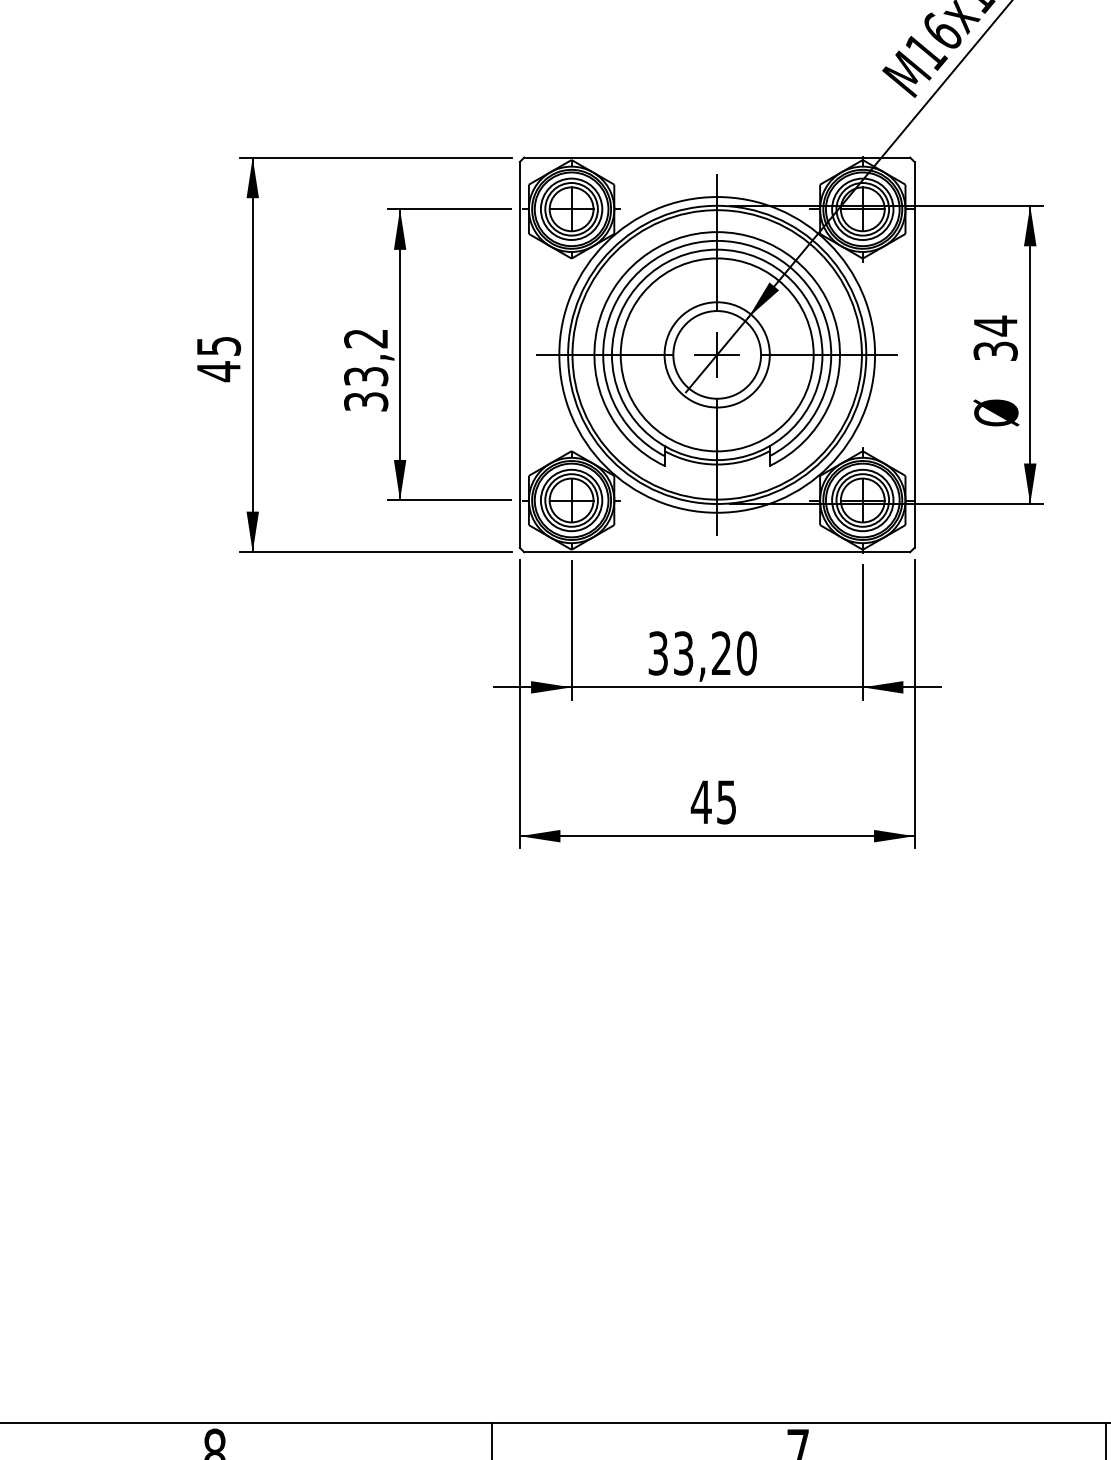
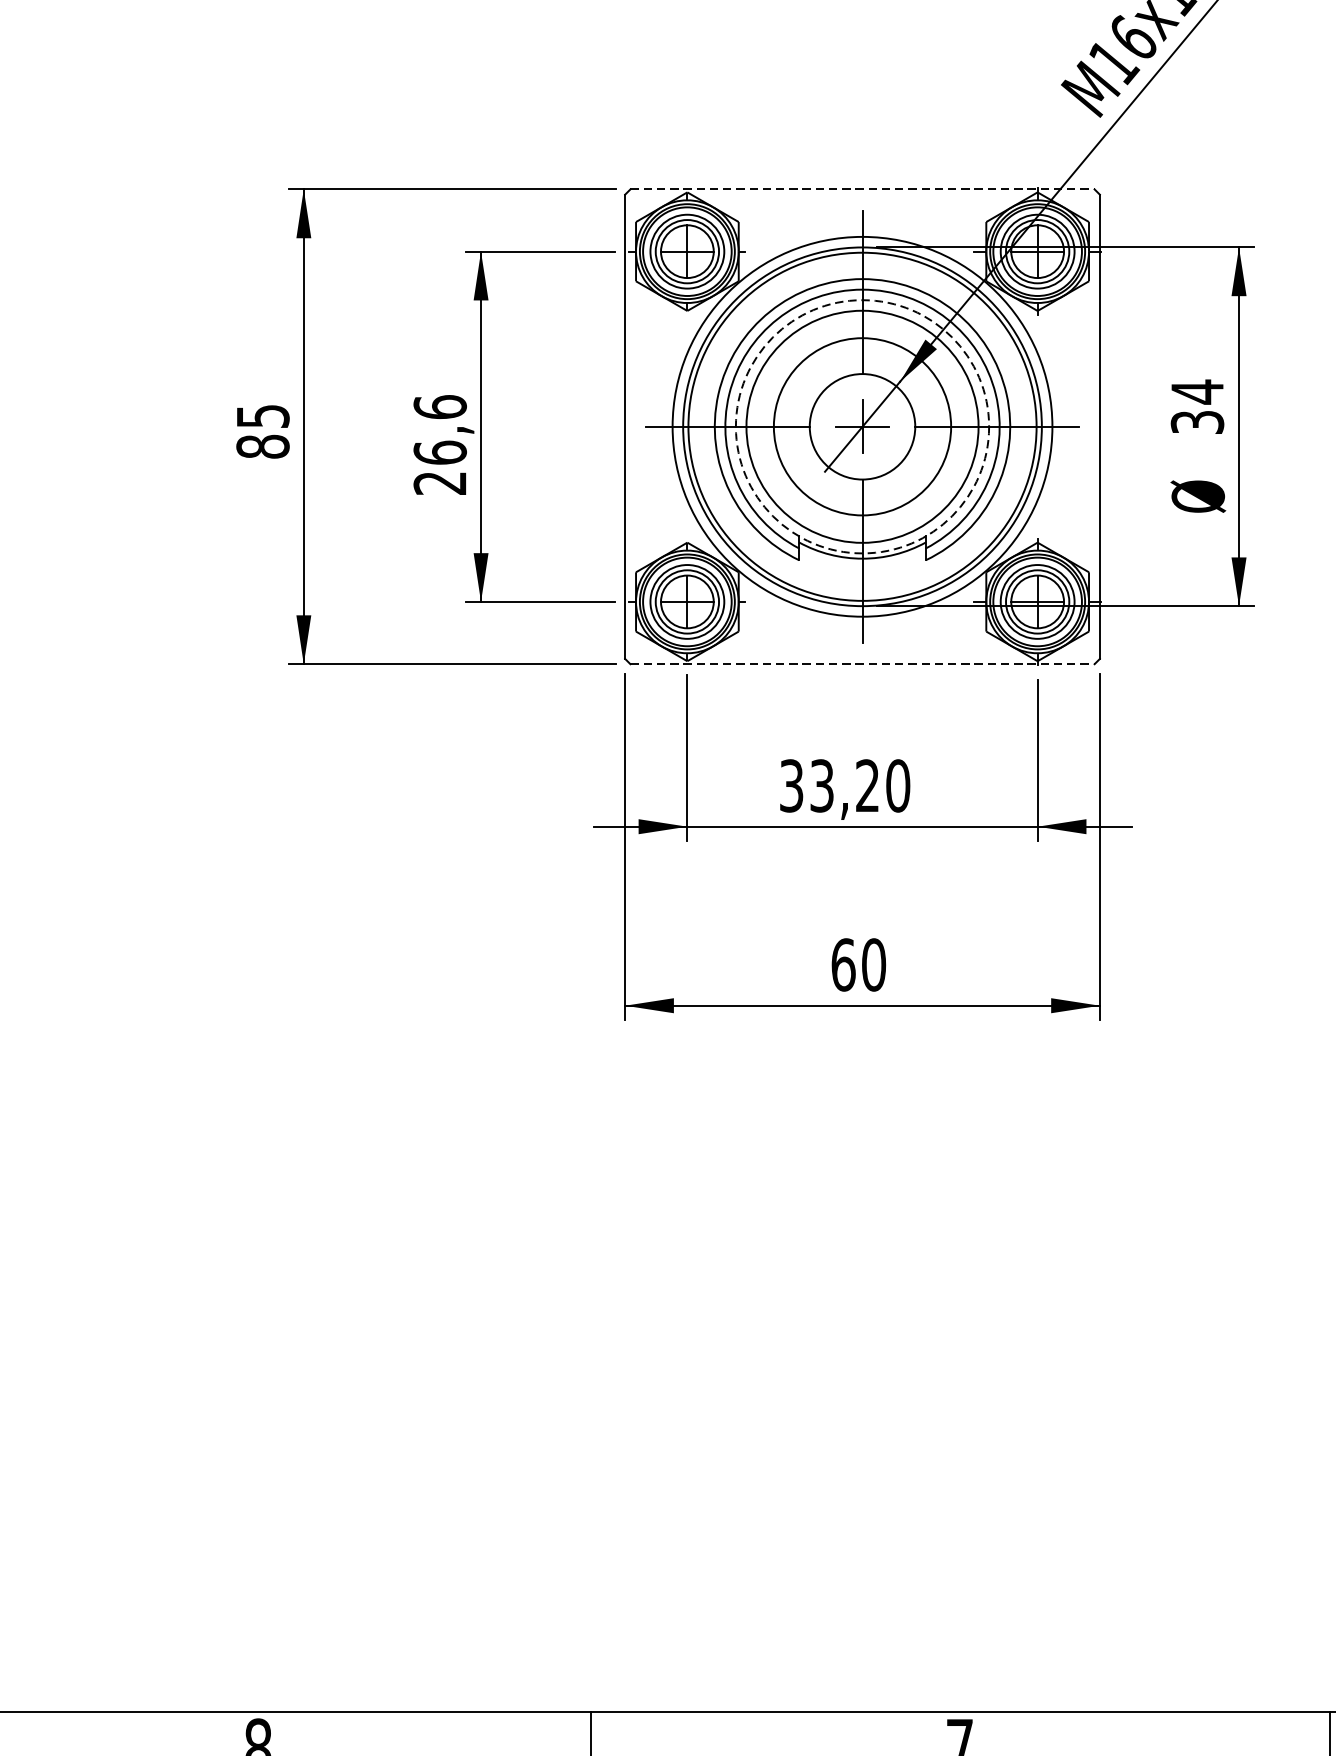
line: (717, 157) -> (862, 189), solid -> dashed
circle: (716, 354) -> (861, 426), size x1.4
circle: (716, 354) -> (861, 426), solid -> dashed
text: (366, 369) -> (440, 444), 33,2 -> 26,6
text: (218, 371) -> (262, 446), 45 -> 85
line: (717, 552) -> (862, 664), solid -> dashed
text: (713, 802) -> (858, 965), 45 -> 60

